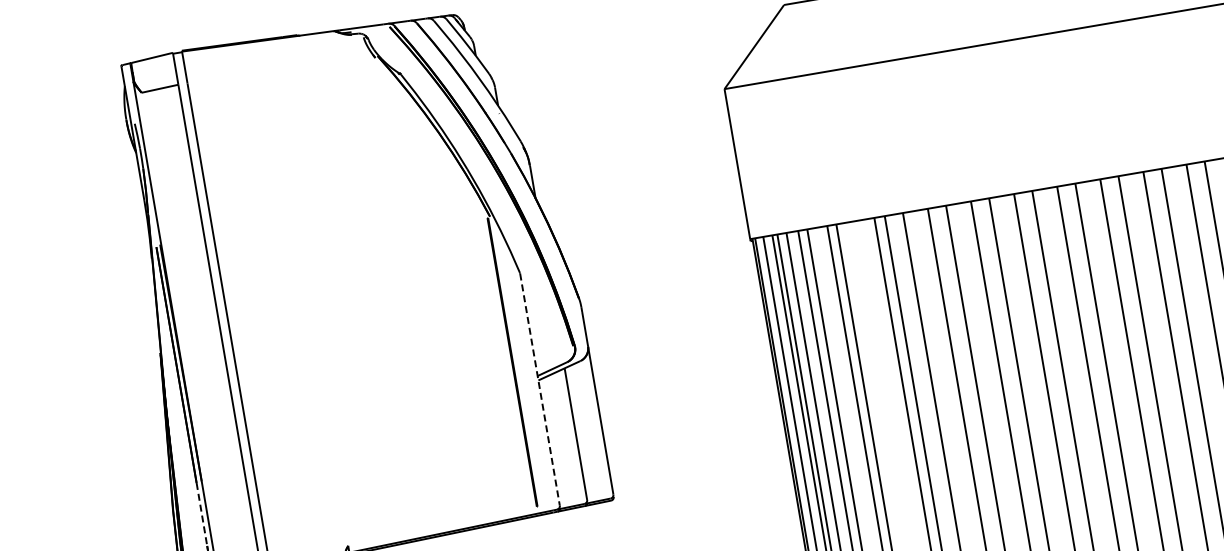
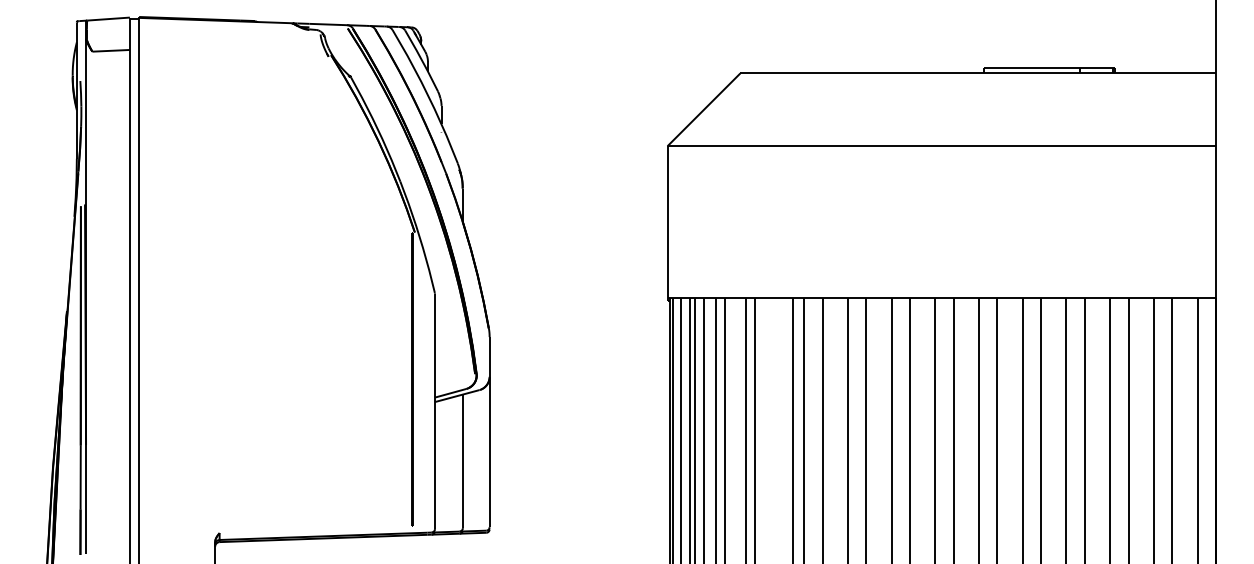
line: (539, 389) -> (434, 411), dashed -> solid
line: (201, 514) -> (80, 477), dashed -> solid

